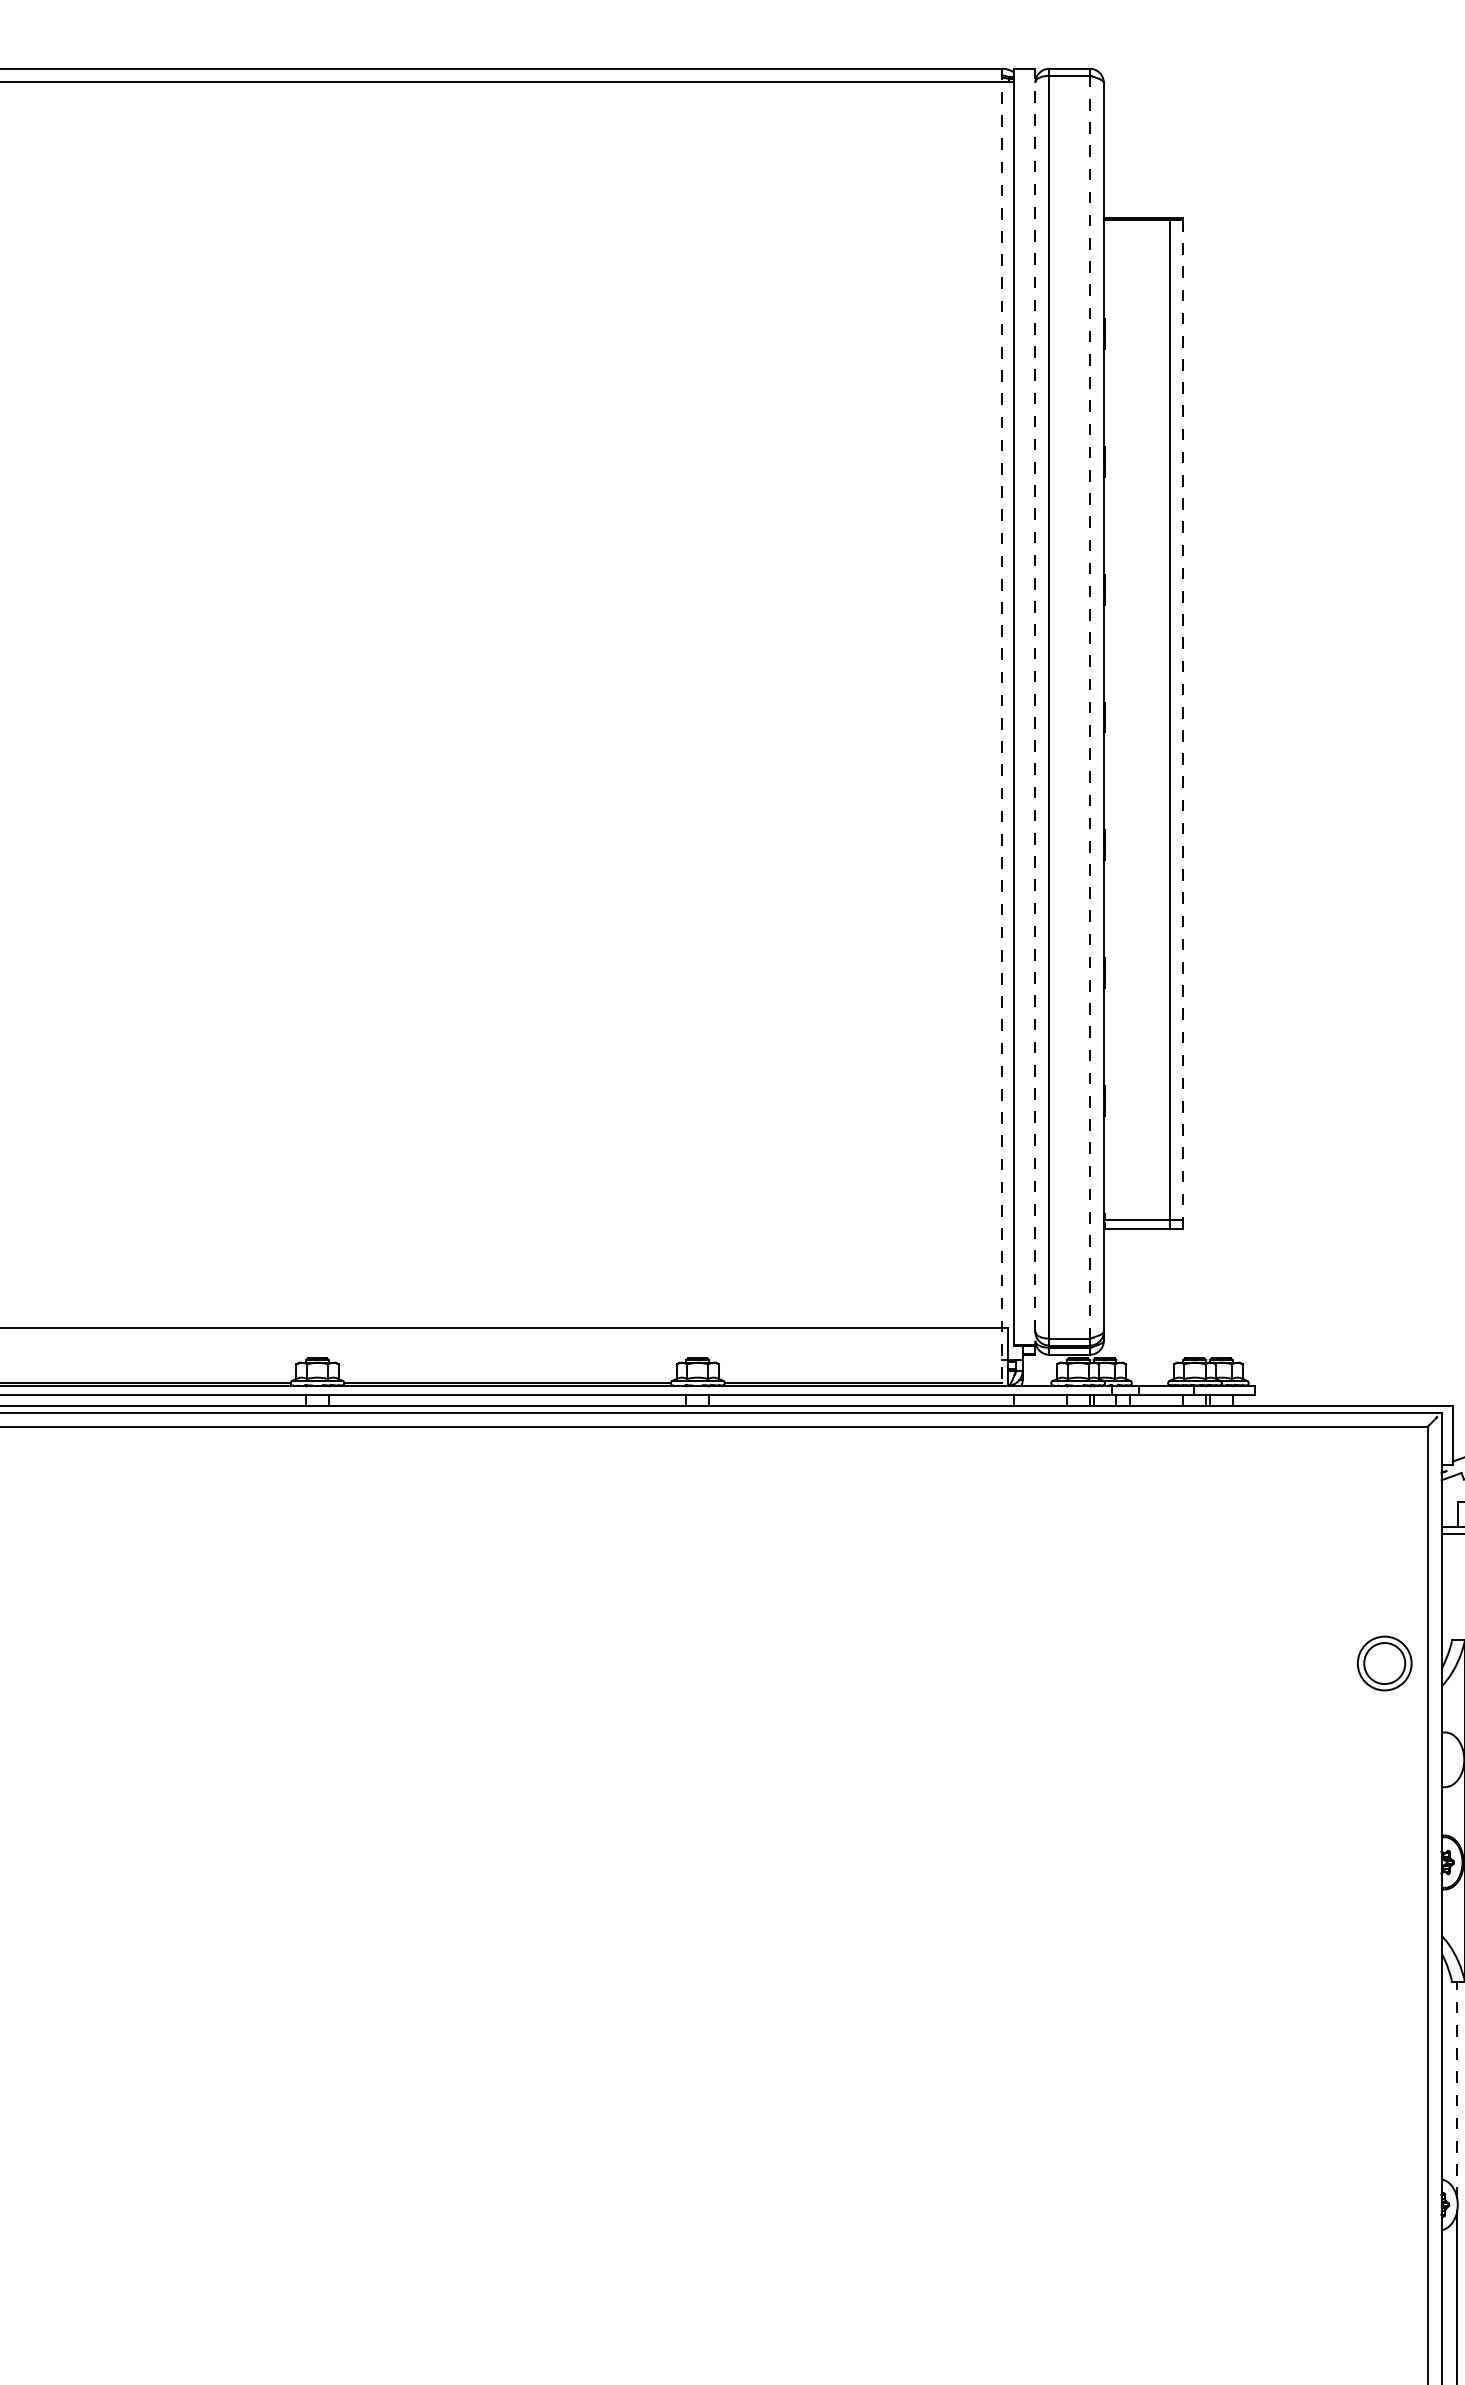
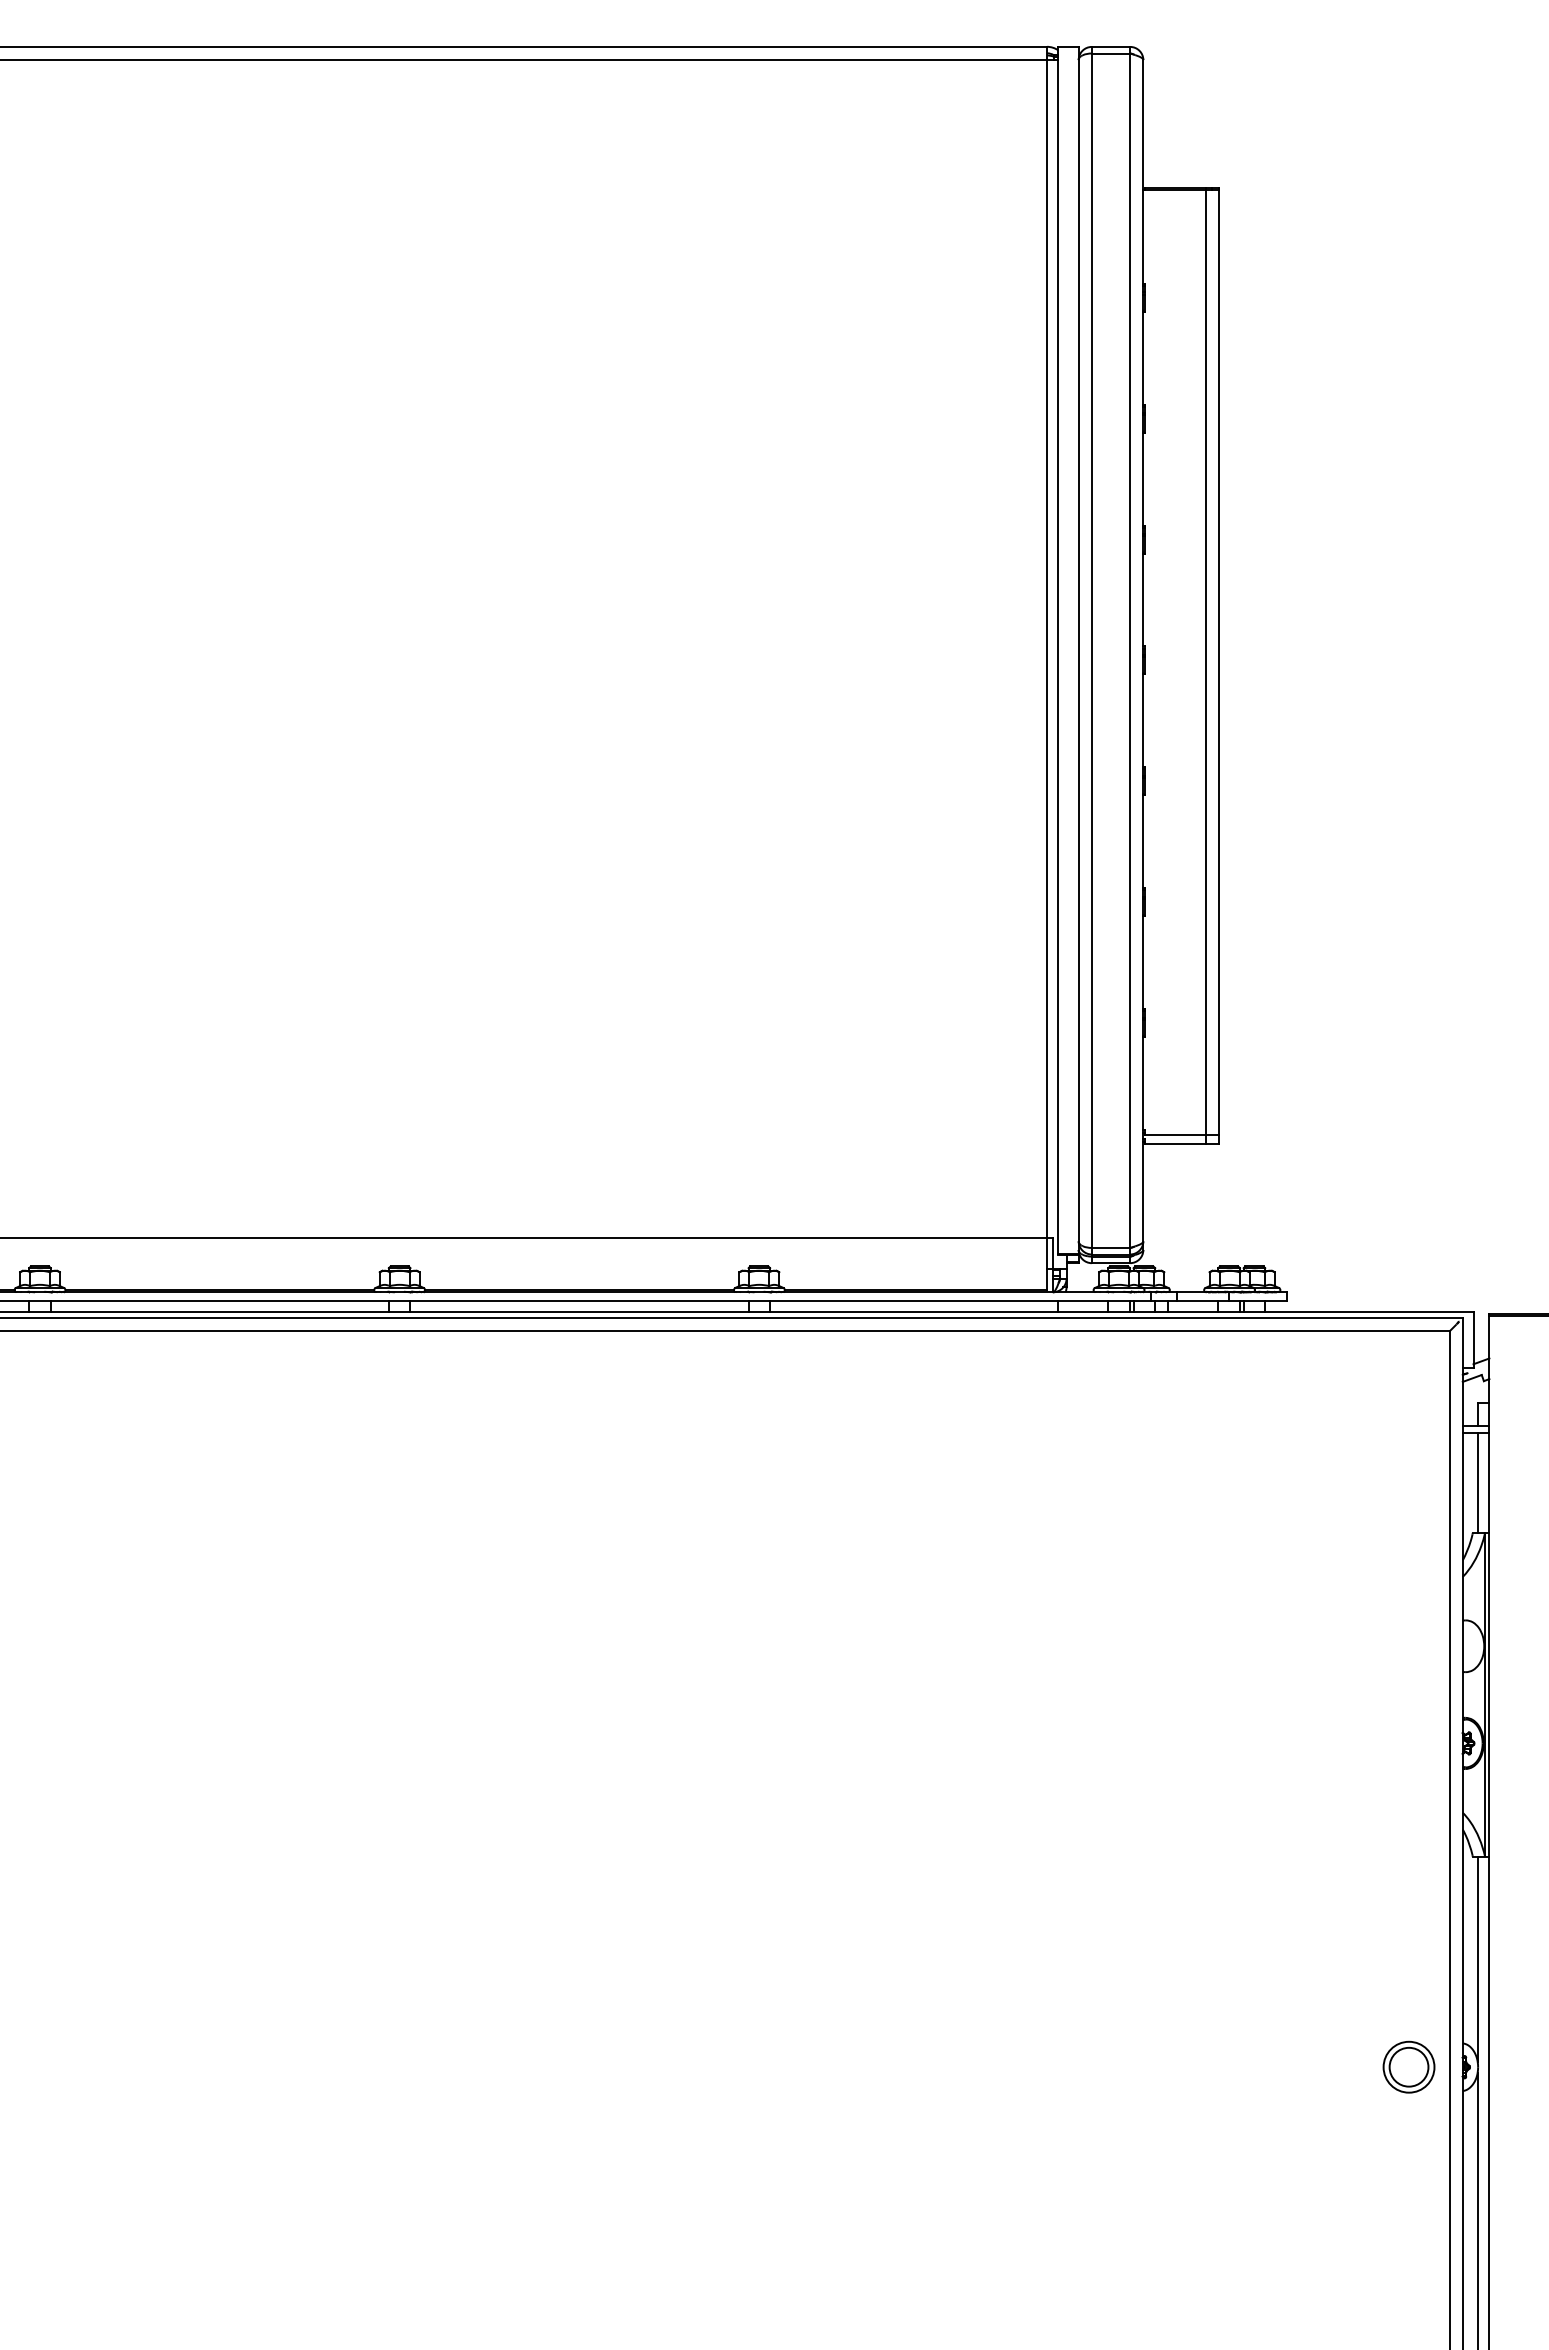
line: (1090, 708) -> (1130, 651), dashed -> solid
line: (1035, 711) -> (1078, 654), dashed -> solid
line: (1183, 722) -> (1218, 665), dashed -> solid
line: (1002, 725) -> (1047, 668), dashed -> solid
line: (1457, 1586) -> (1477, 1482), added
part: (1384, 1662) -> (1408, 2066), moved
line: (1457, 2089) -> (1477, 1958), dashed -> solid

